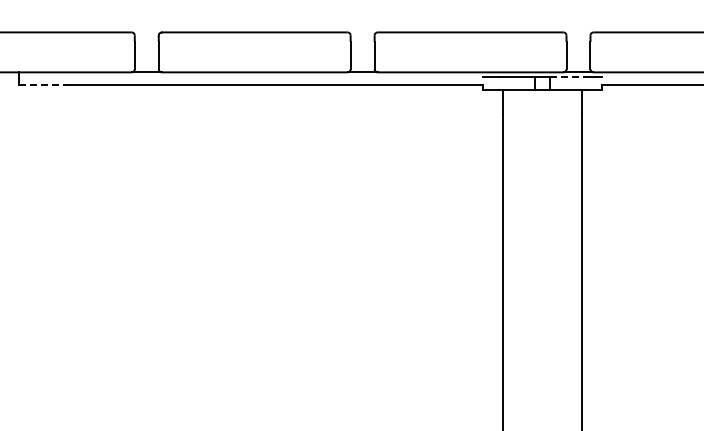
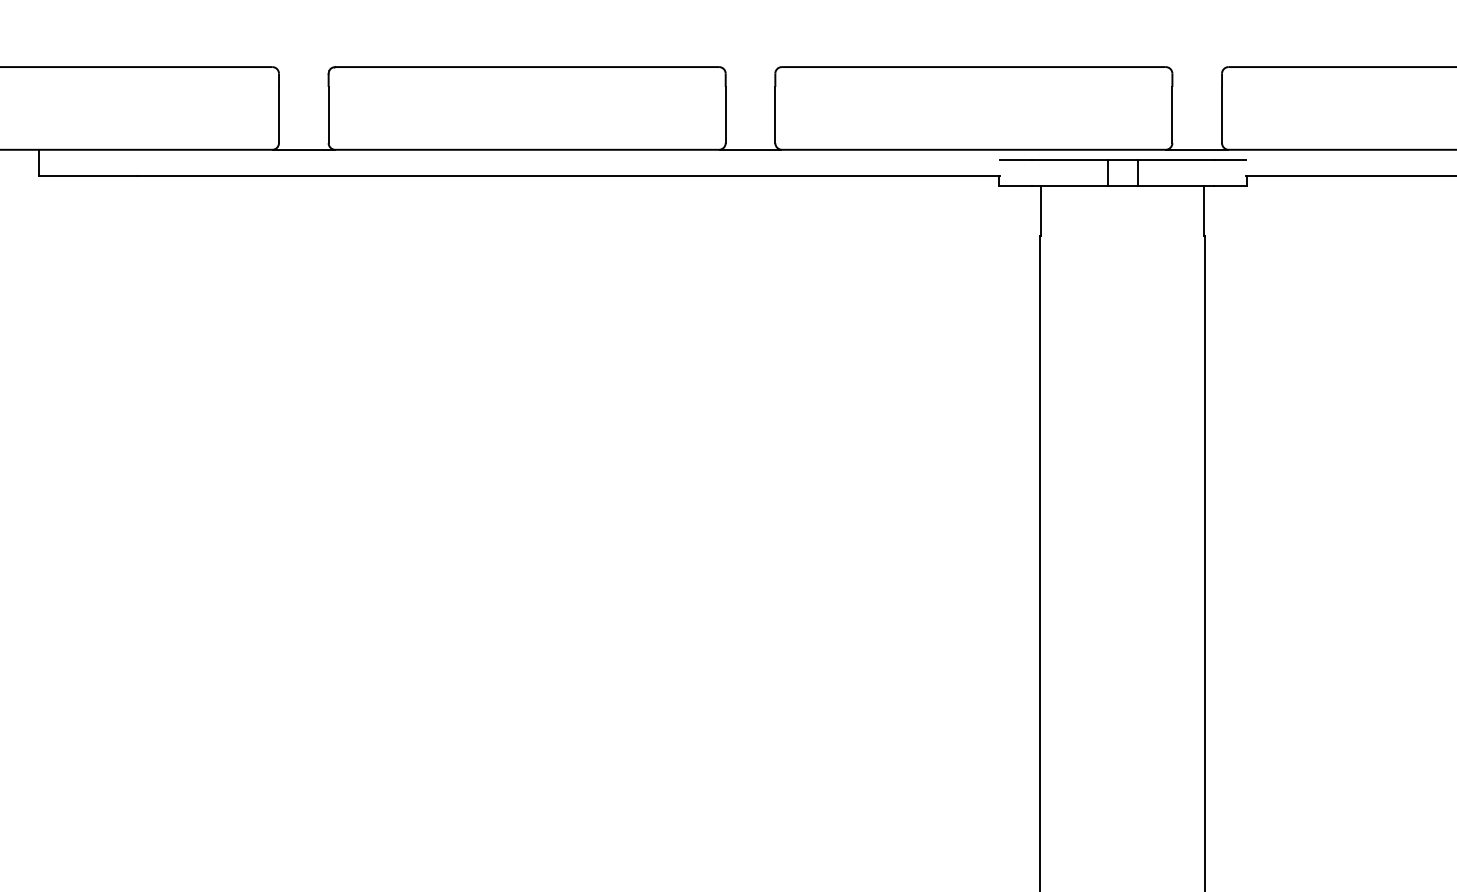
line: (568, 77) -> (1176, 160), dashed -> solid
line: (42, 85) -> (87, 176), dashed -> solid

